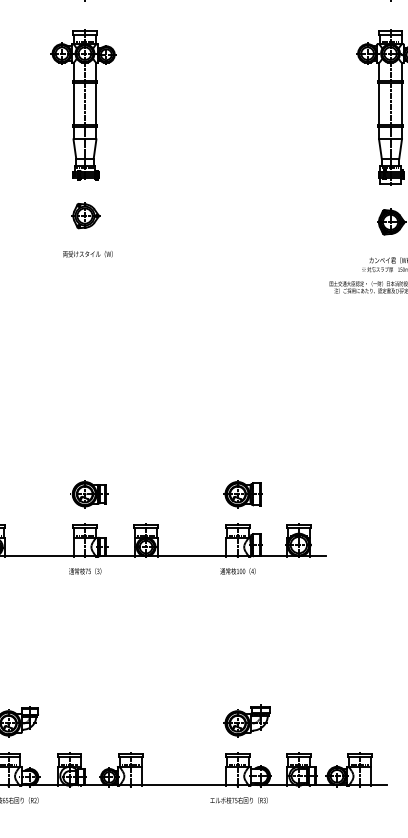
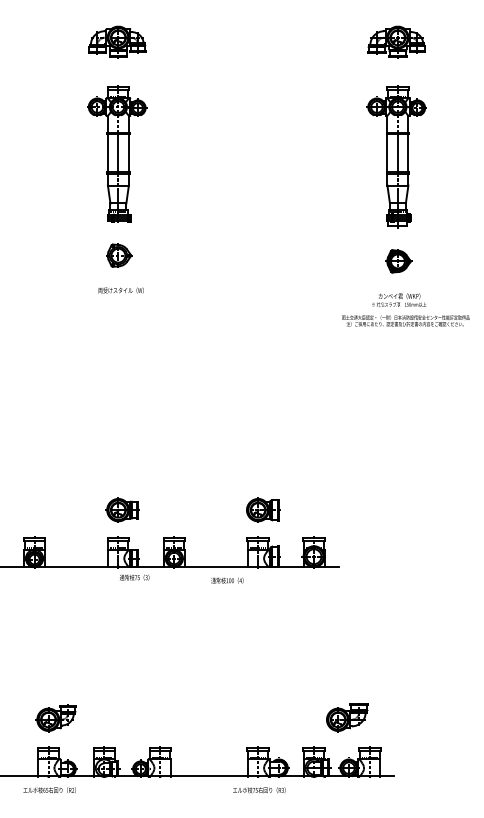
text: (85, 571) -> (134, 577), moved
text: (238, 571) -> (227, 580), moved
part: (247, 720) -> (347, 717), moved

